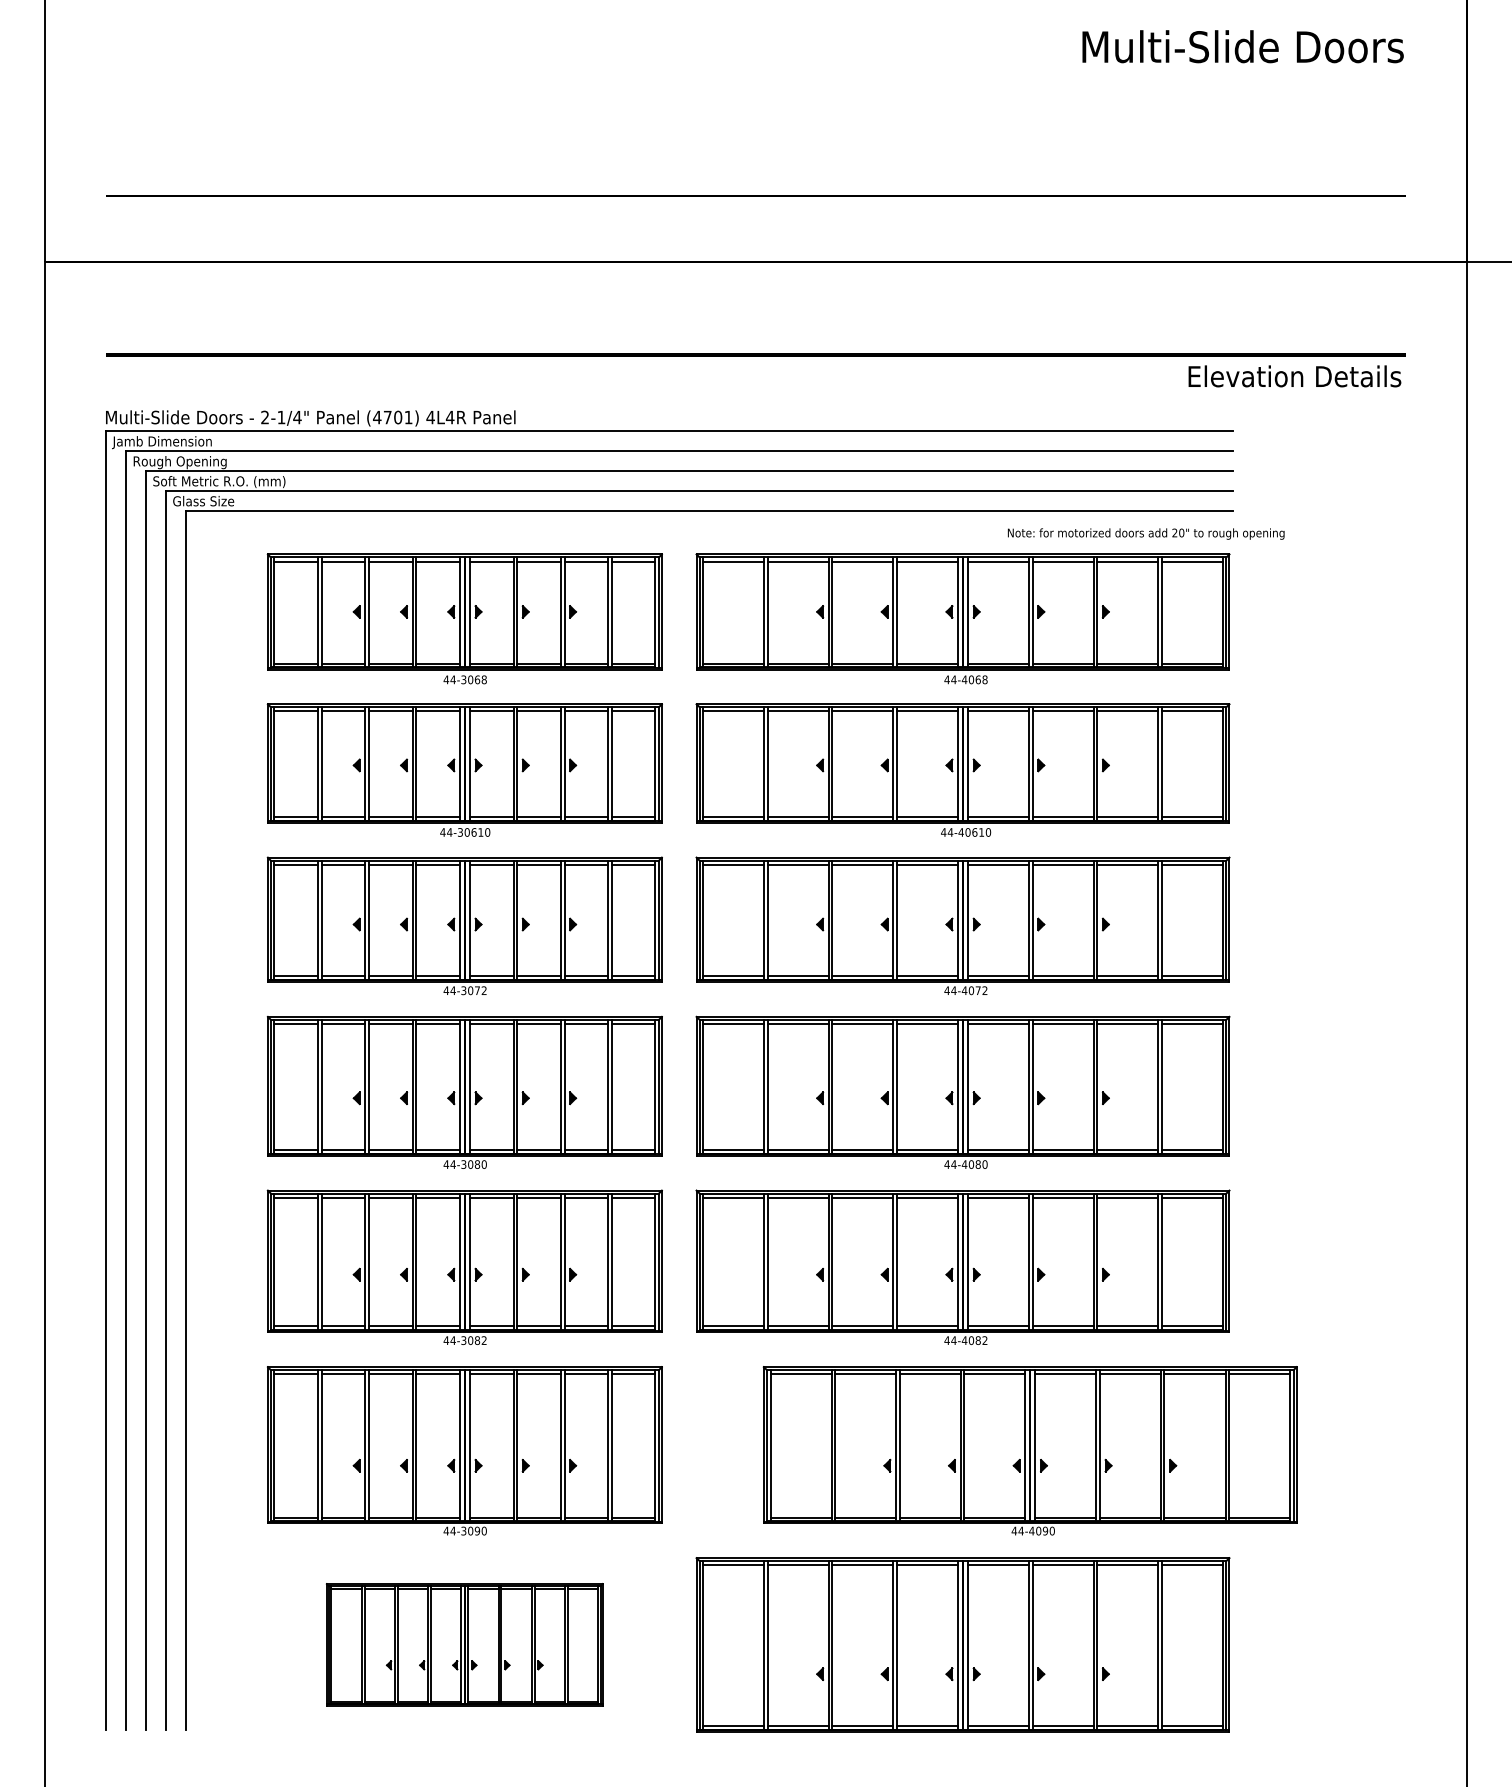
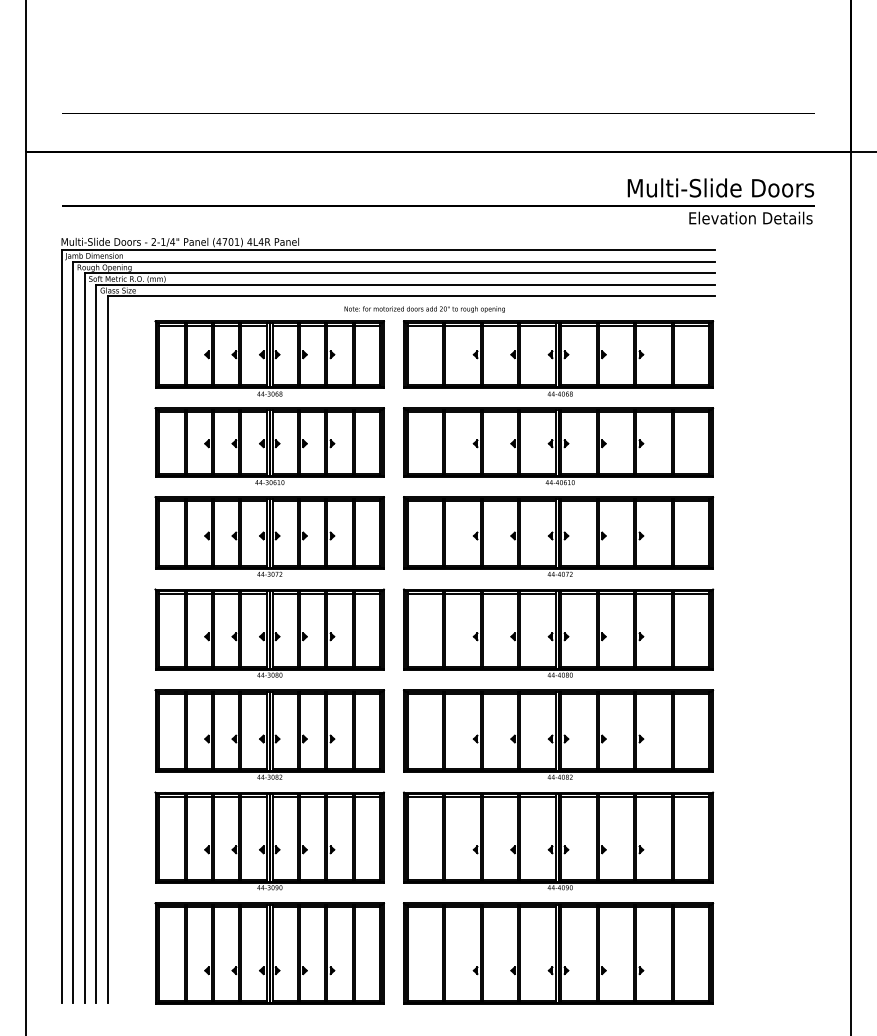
text: (1242, 45) -> (720, 187), moved
text: (1145, 533) -> (424, 309), moved
part: (1030, 1449) -> (558, 840), moved
part: (464, 1644) -> (269, 953), size x1.43

